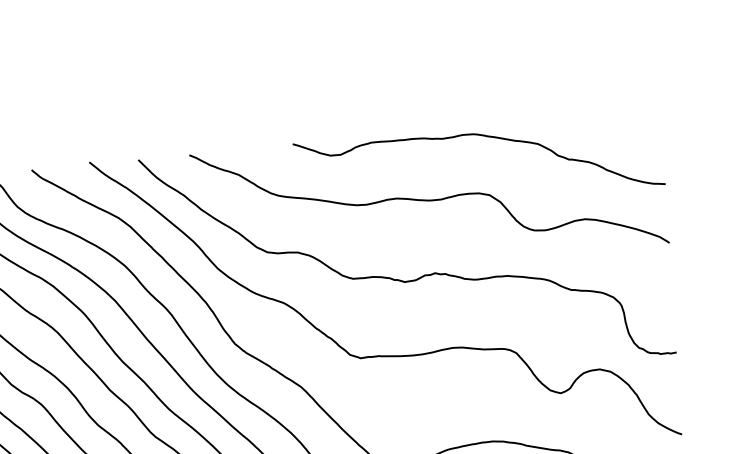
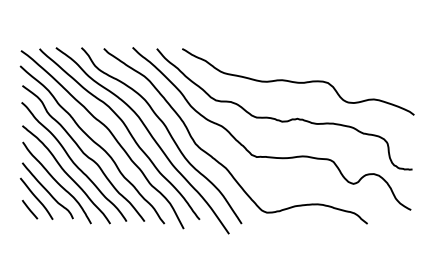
curve: (482, 137) -> (327, 54), removed

